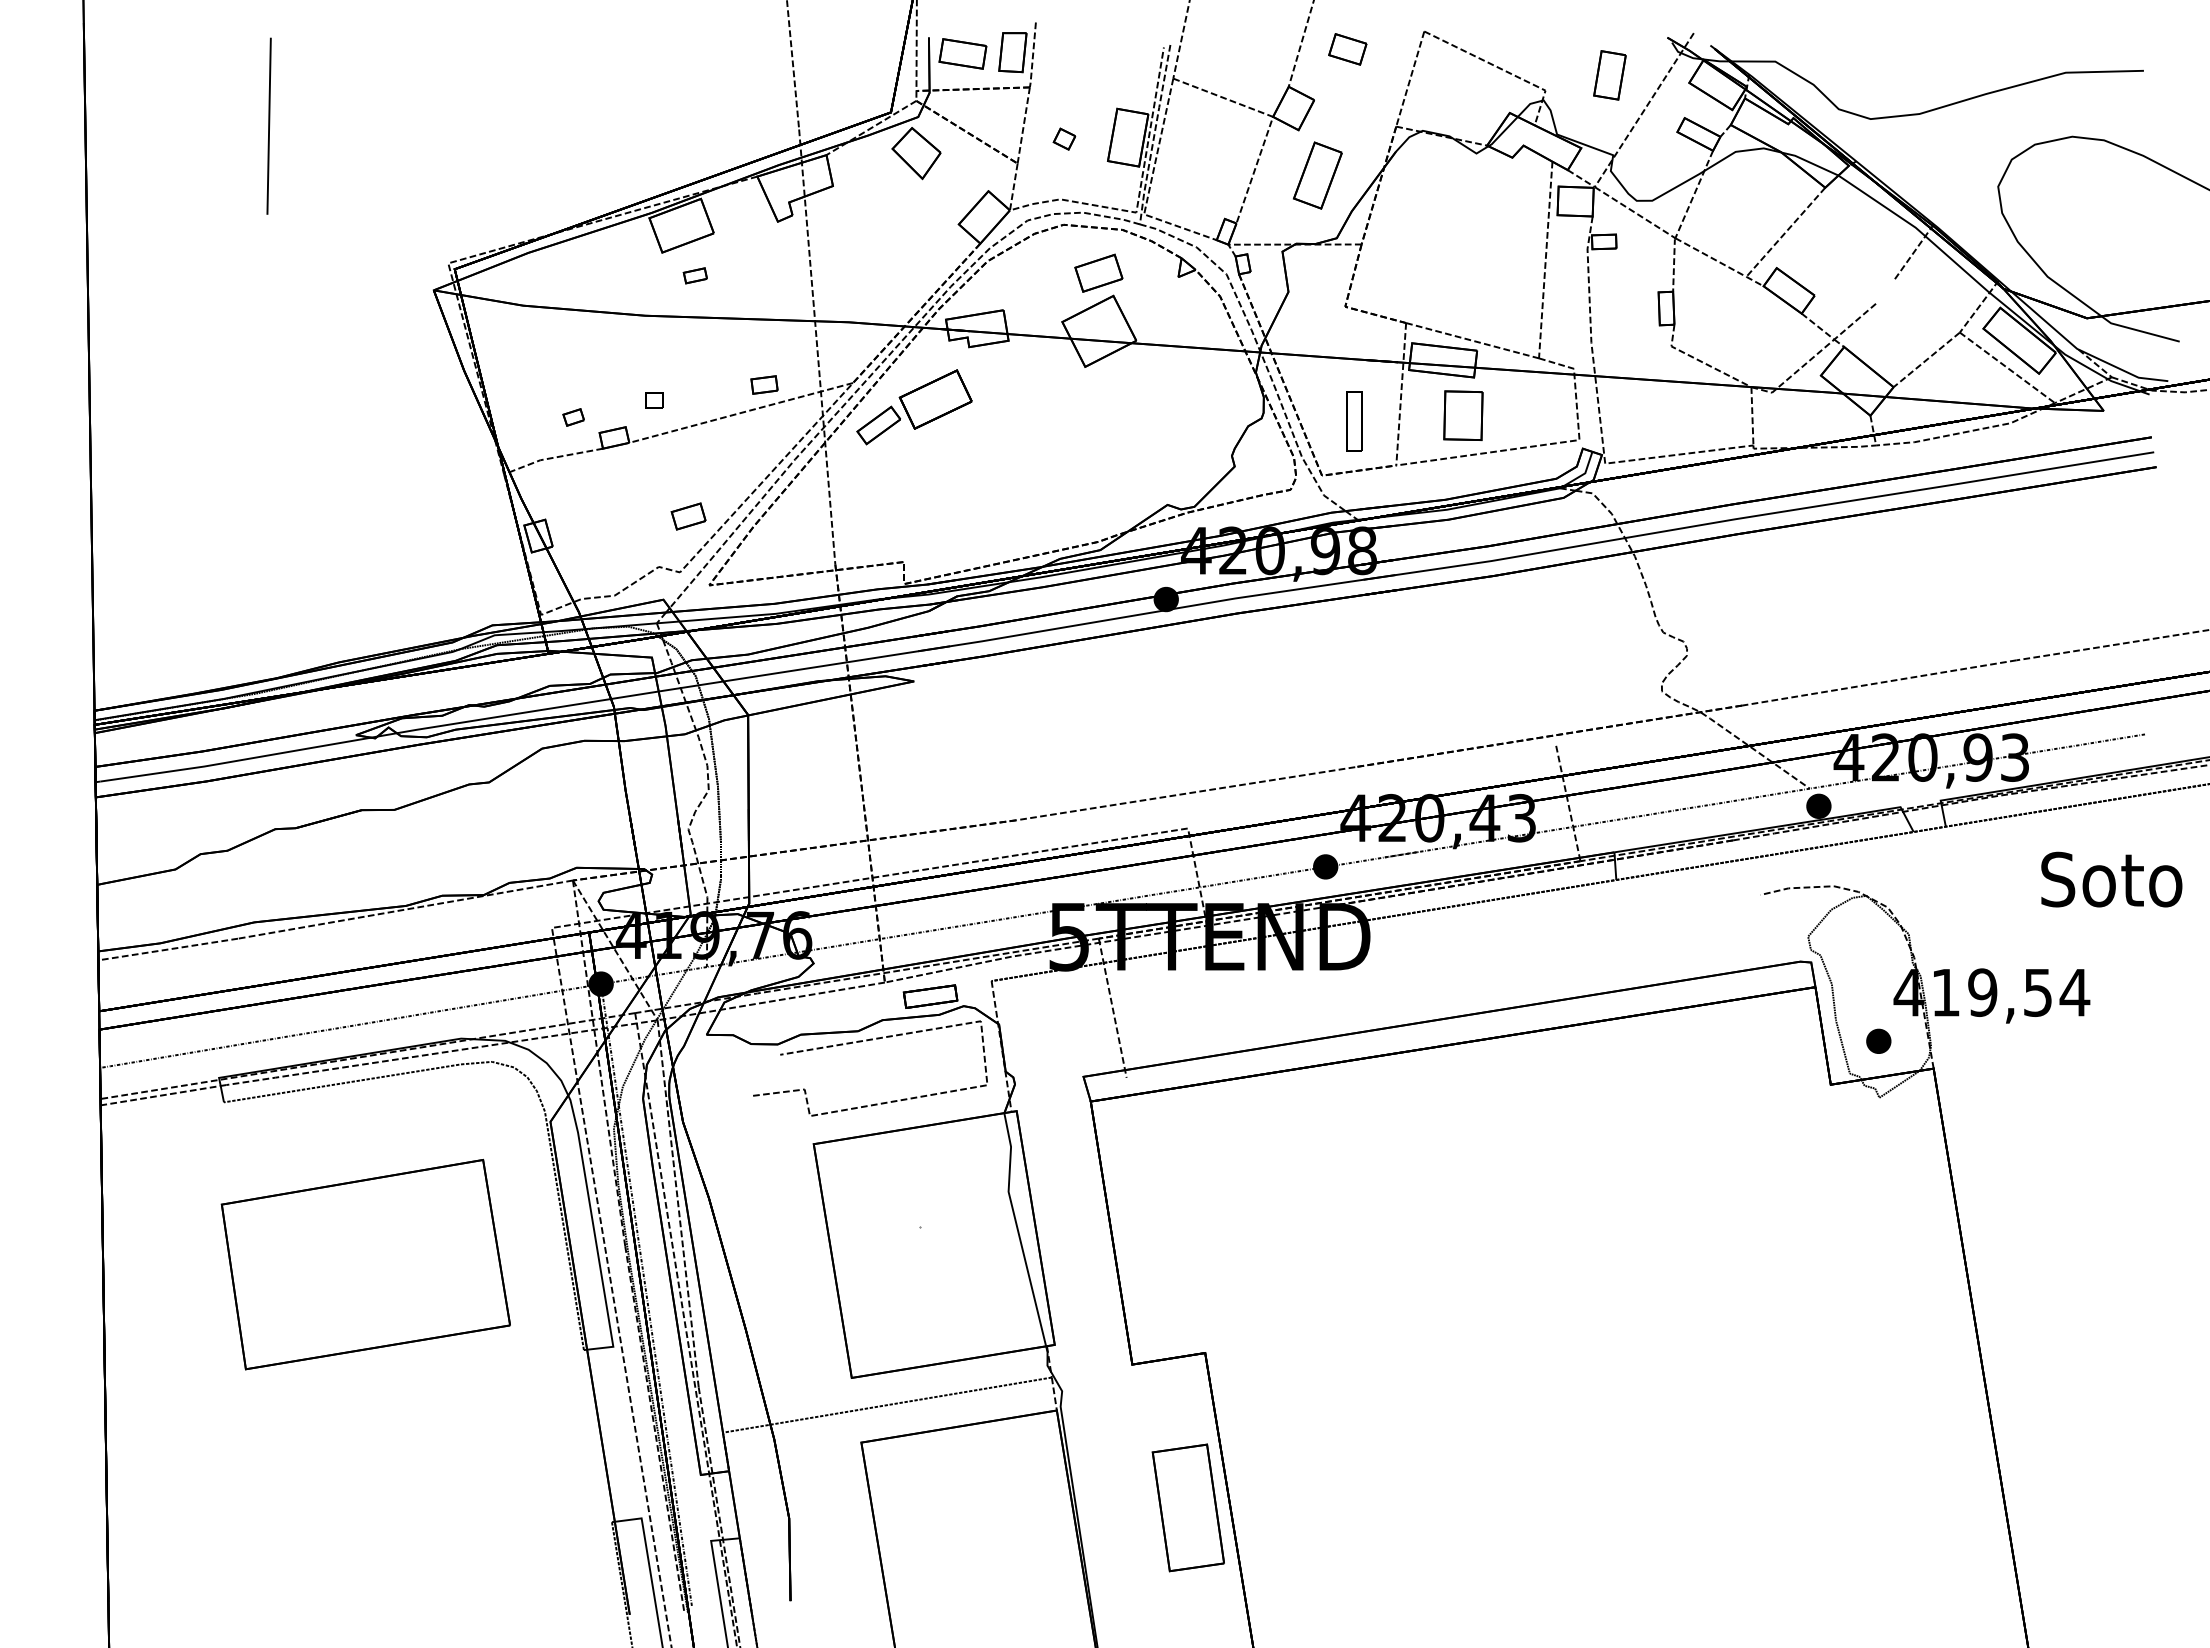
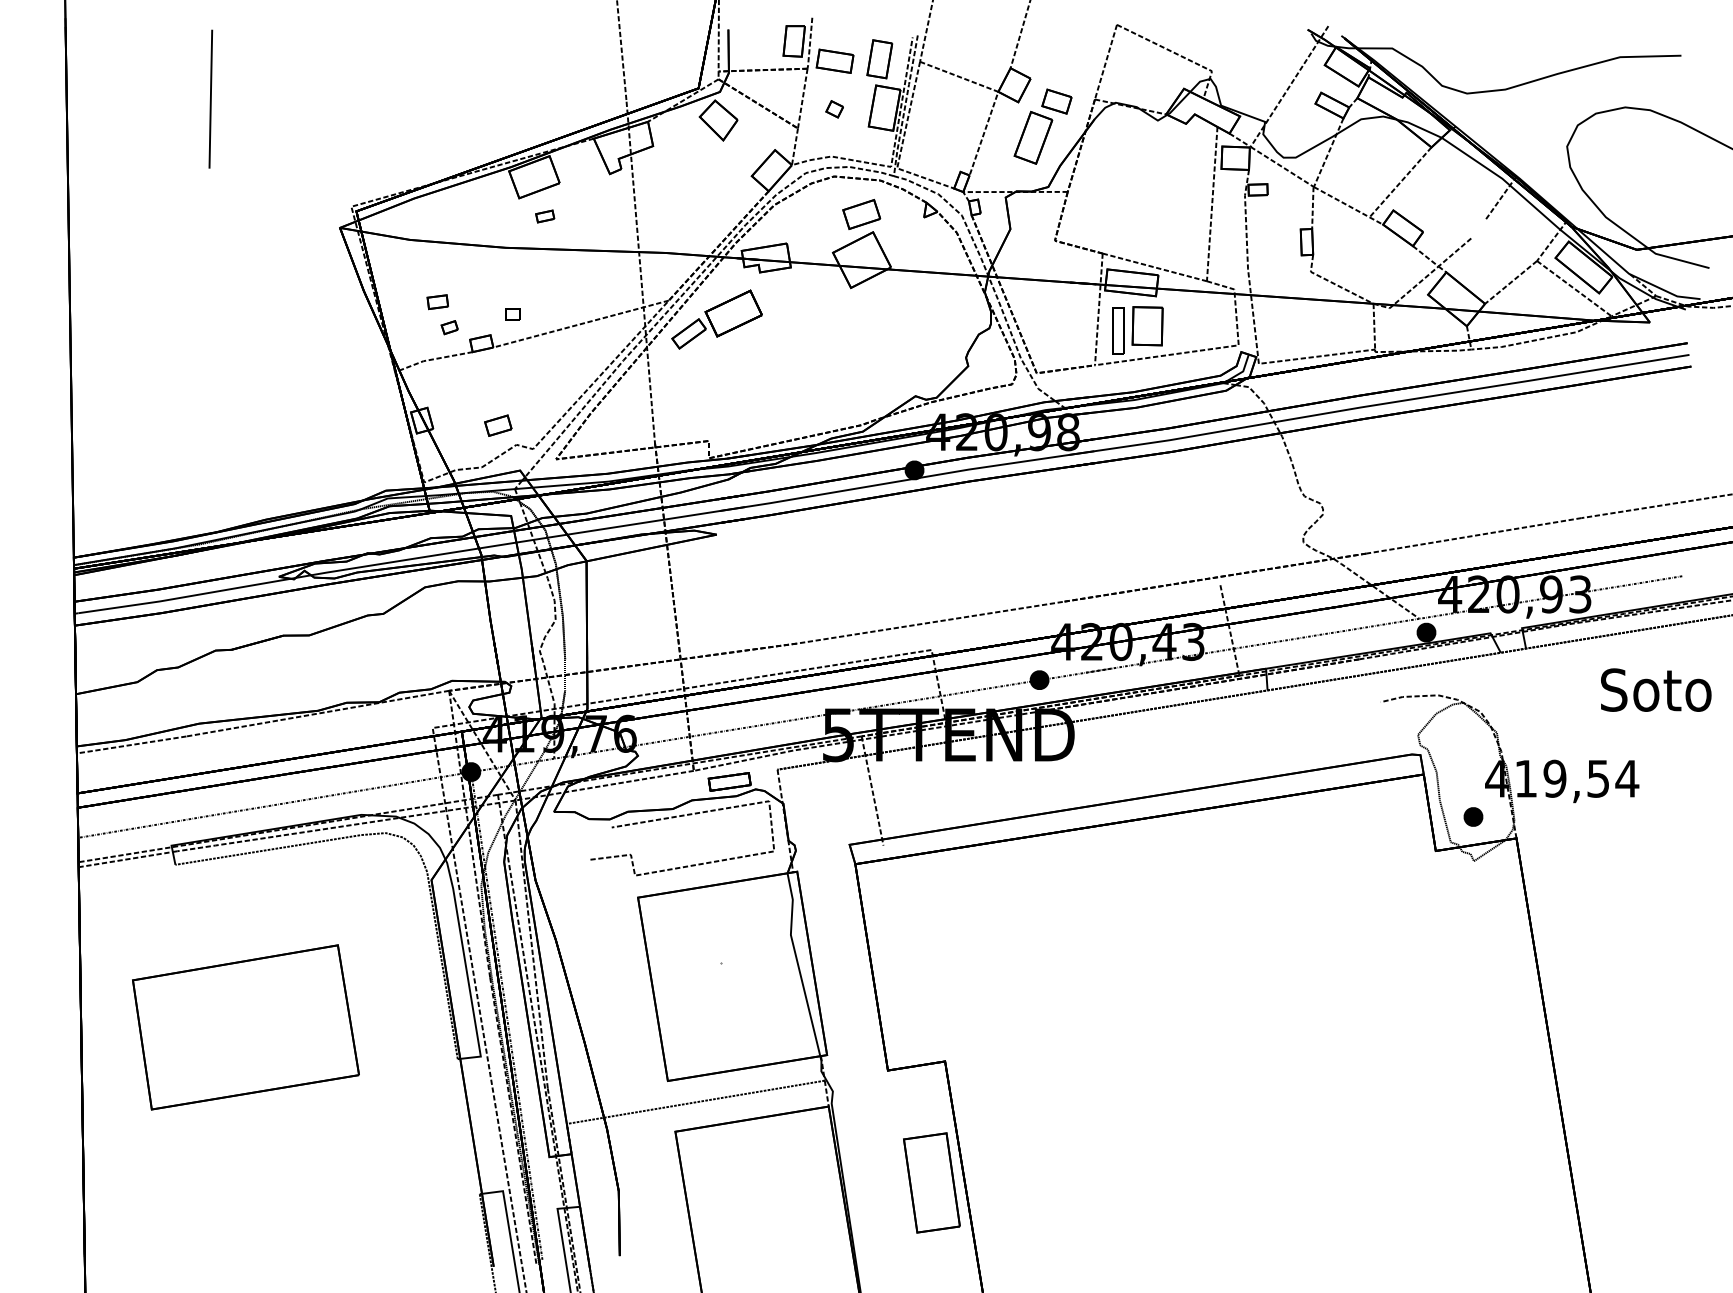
part: (1347, 49) -> (1056, 101), moved
part: (962, 53) -> (834, 60), moved
part: (1609, 75) -> (879, 59), moved
part: (764, 384) -> (437, 301), moved
part: (1354, 421) -> (1118, 330), moved
part: (688, 516) -> (498, 425), moved
part: (365, 1264) -> (245, 1027), moved

